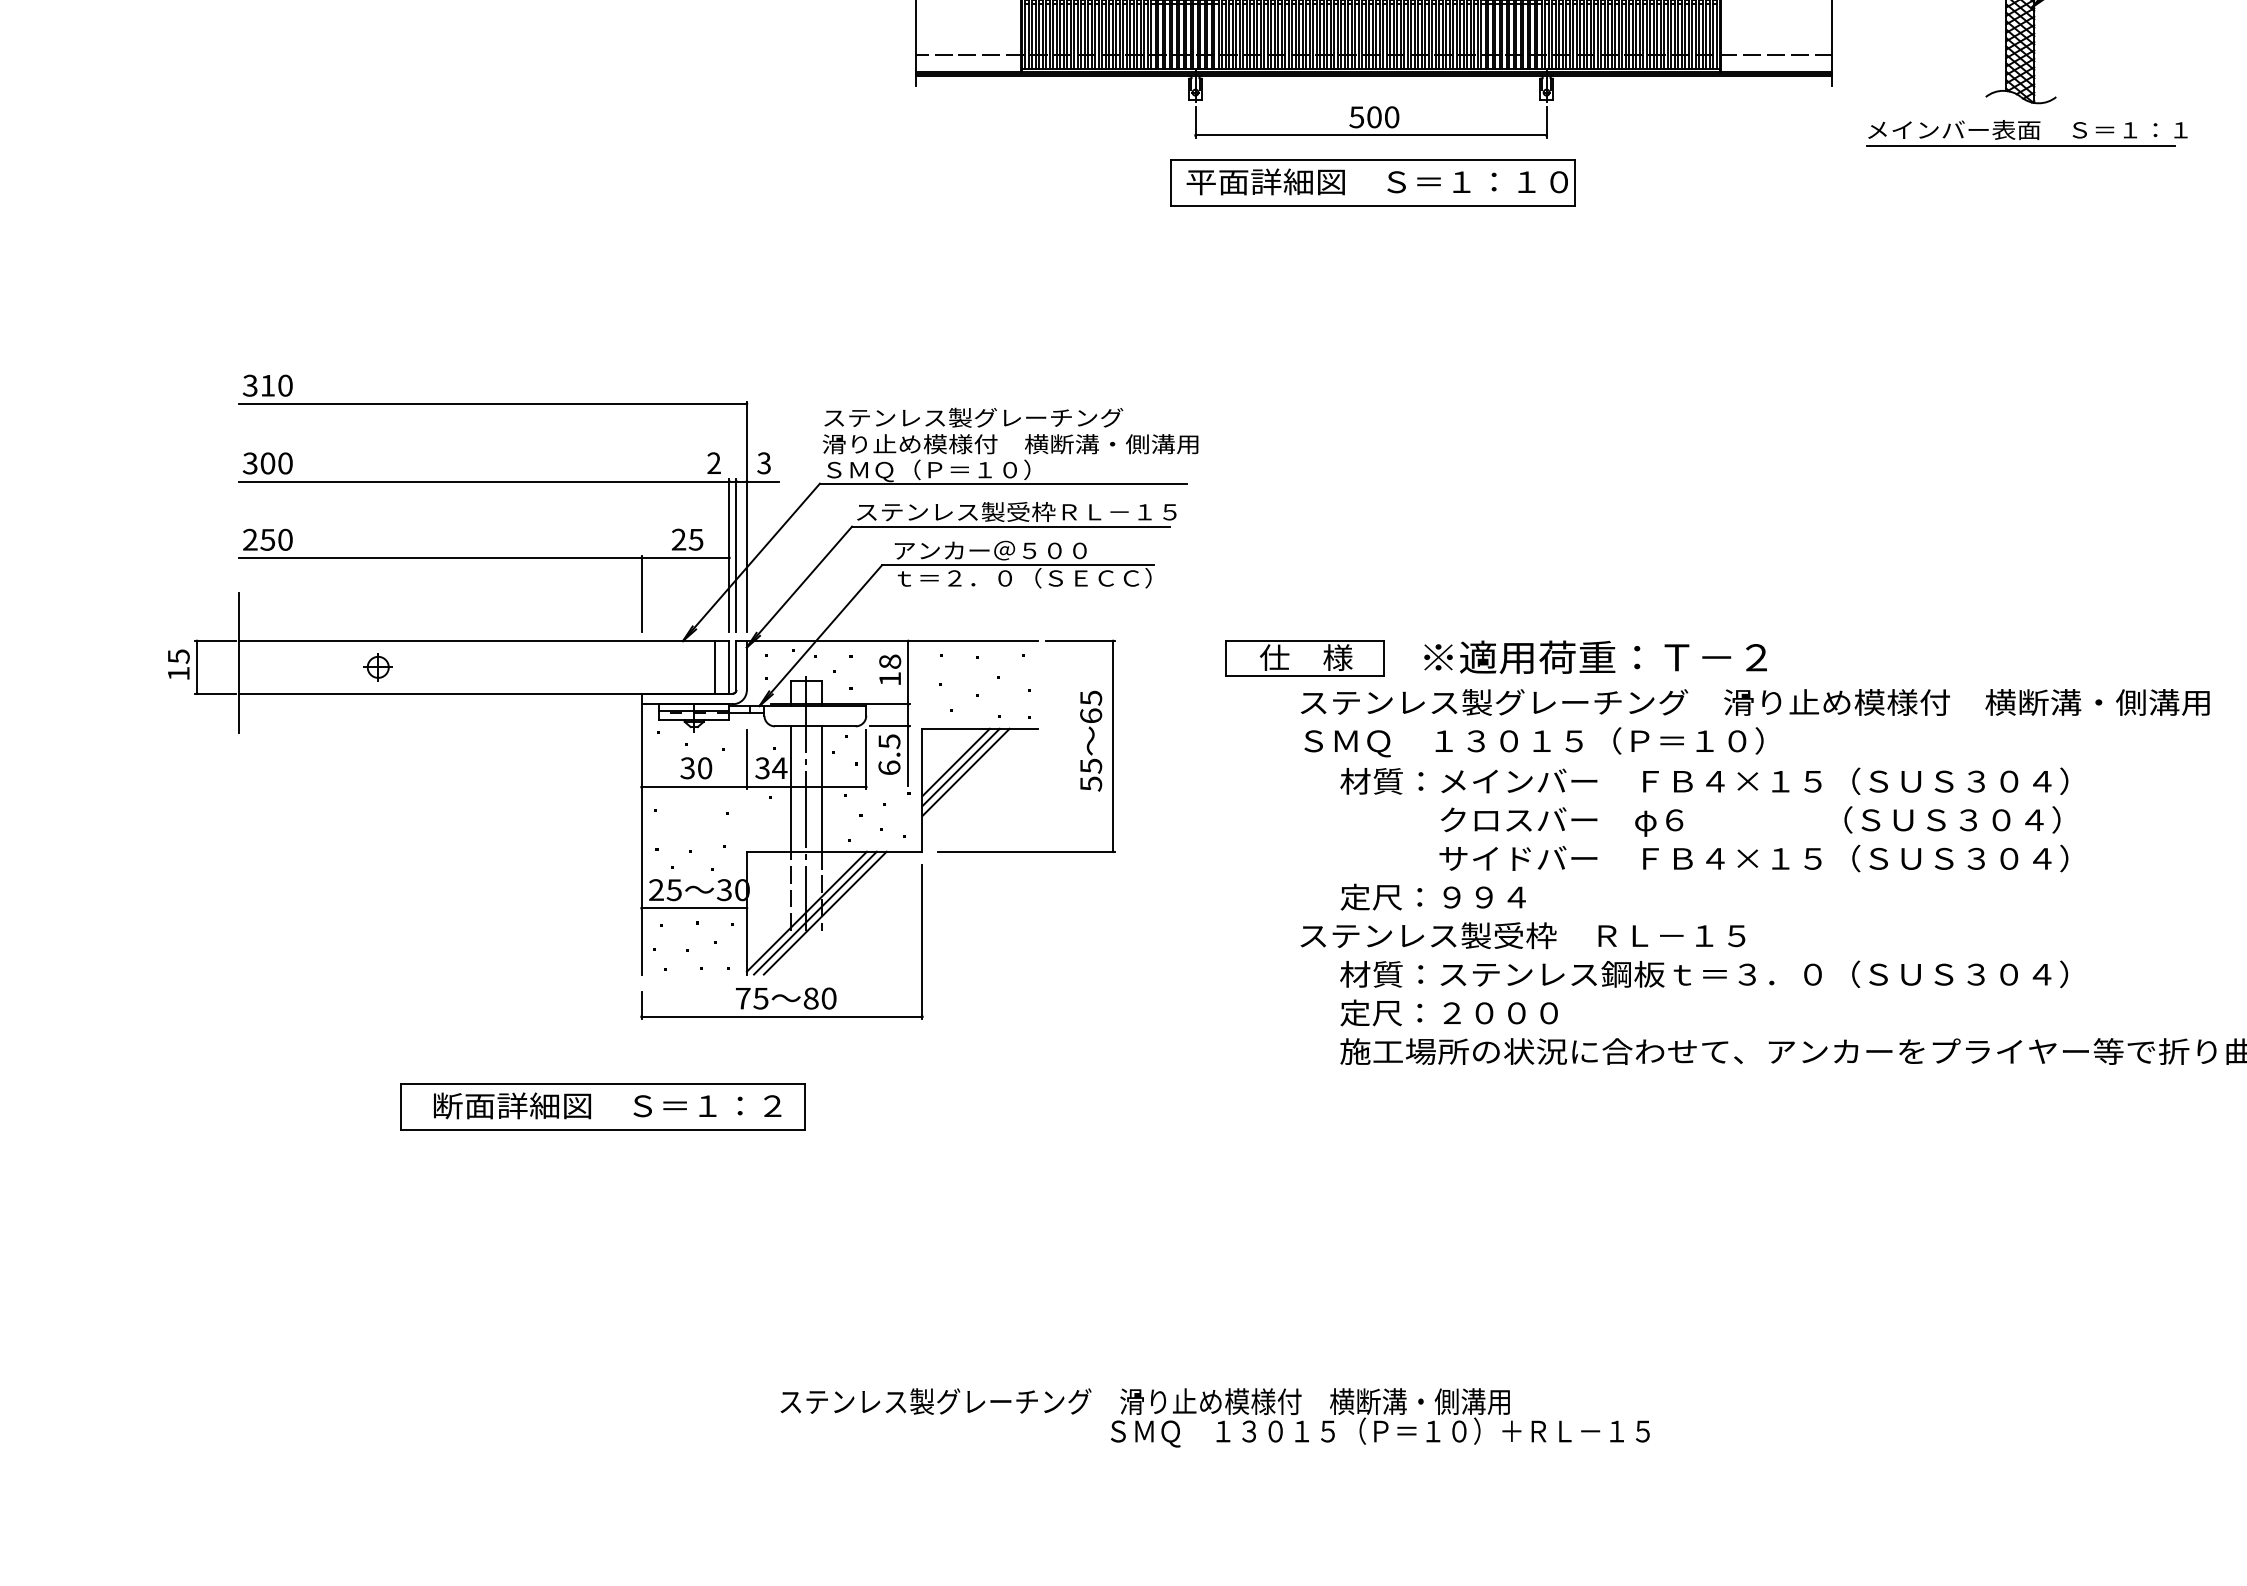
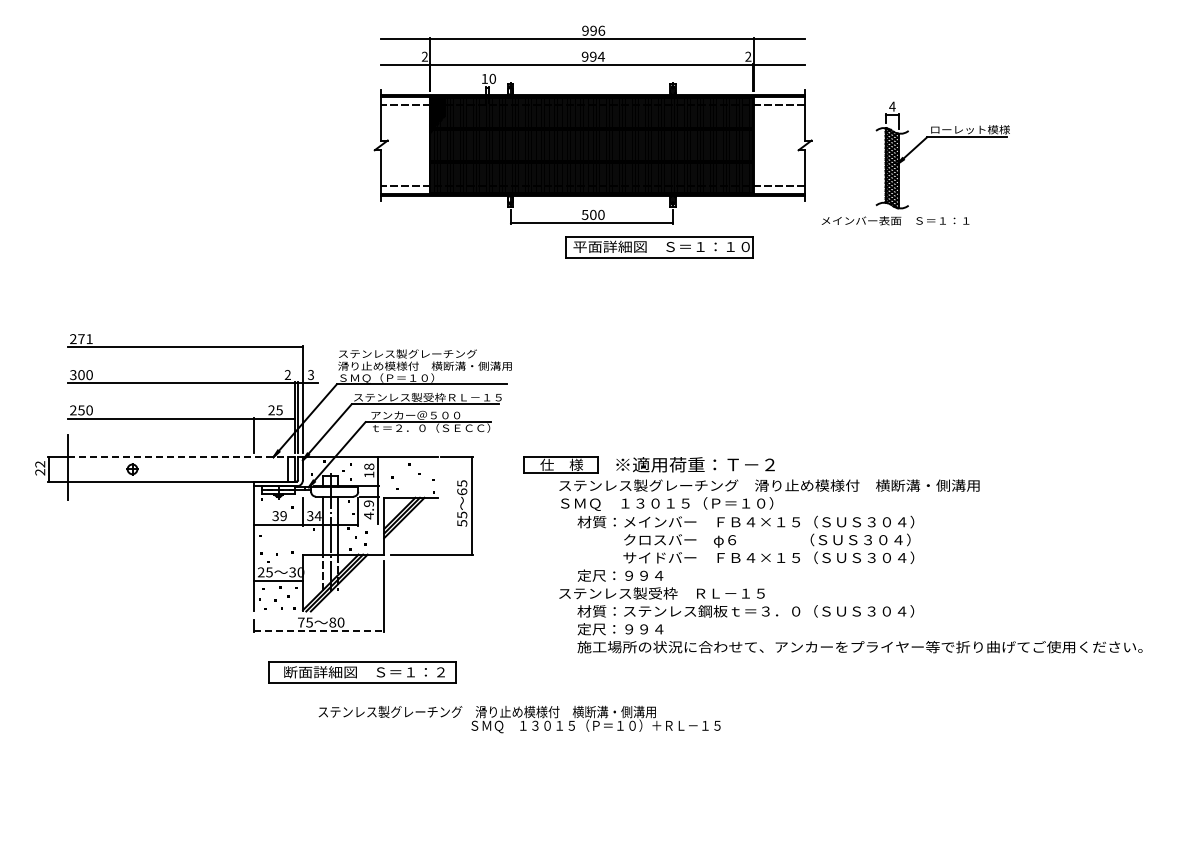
line: (2021, 146) -> (892, 228), removed
part: (1372, 183) -> (659, 247), moved
text: (267, 386) -> (81, 339), 310 -> 271
line: (484, 641) -> (181, 457), solid -> dashed
text: (179, 665) -> (40, 468), 15 -> 22
text: (888, 754) -> (368, 509), 6.5 -> 4.9
text: (704, 769) -> (283, 516), 30 -> 39
text: (1500, 1013) -> (651, 629), 定尺：２０００ -> 定尺：９９４
line: (782, 1017) -> (319, 631), solid -> dashed
part: (603, 1106) -> (362, 672), moved
text: (1214, 1417) -> (519, 719), moved

